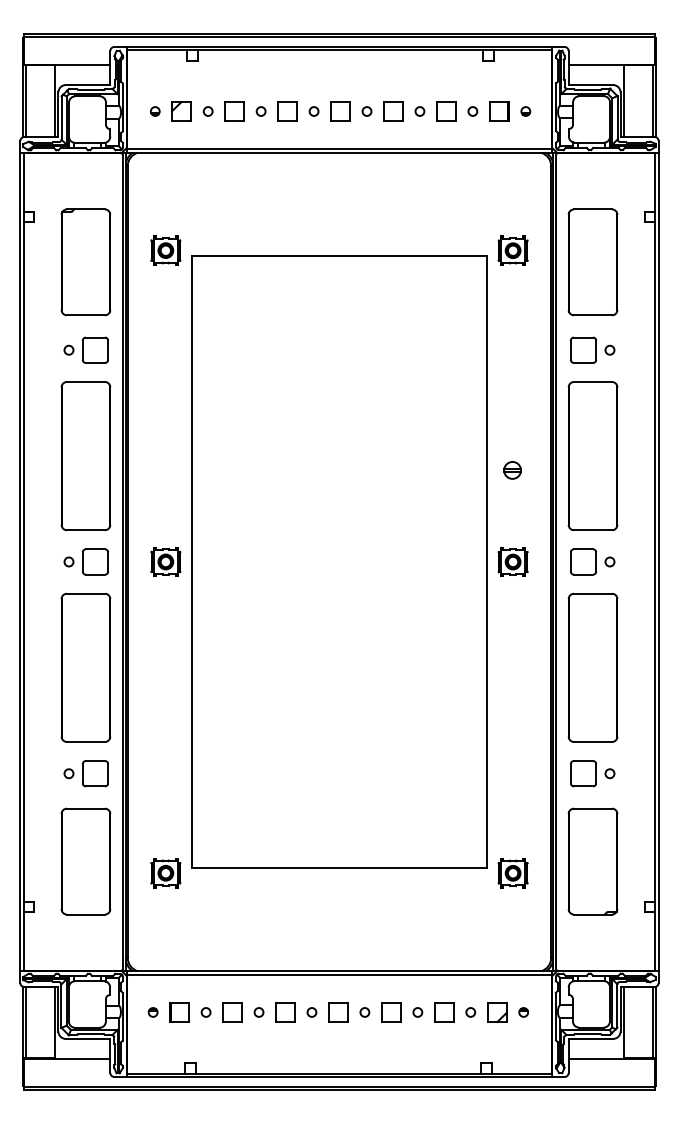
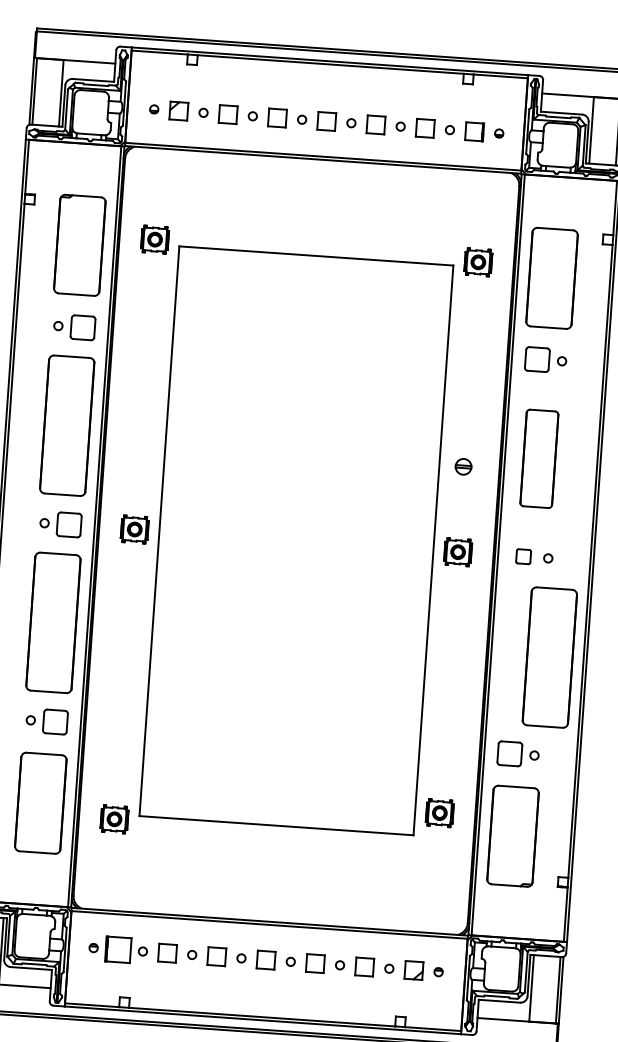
part: (592, 456) -> (538, 459), size x0.7
part: (583, 561) -> (523, 556), size x0.6
part: (592, 667) -> (549, 657), moved
part: (512, 873) -> (439, 813), moved
part: (179, 1012) -> (118, 949), size x1.4

